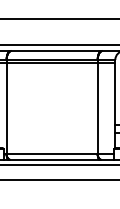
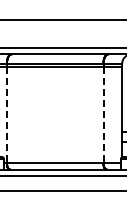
line: (6, 108) -> (6, 115), solid -> dashed
line: (97, 108) -> (103, 115), solid -> dashed

